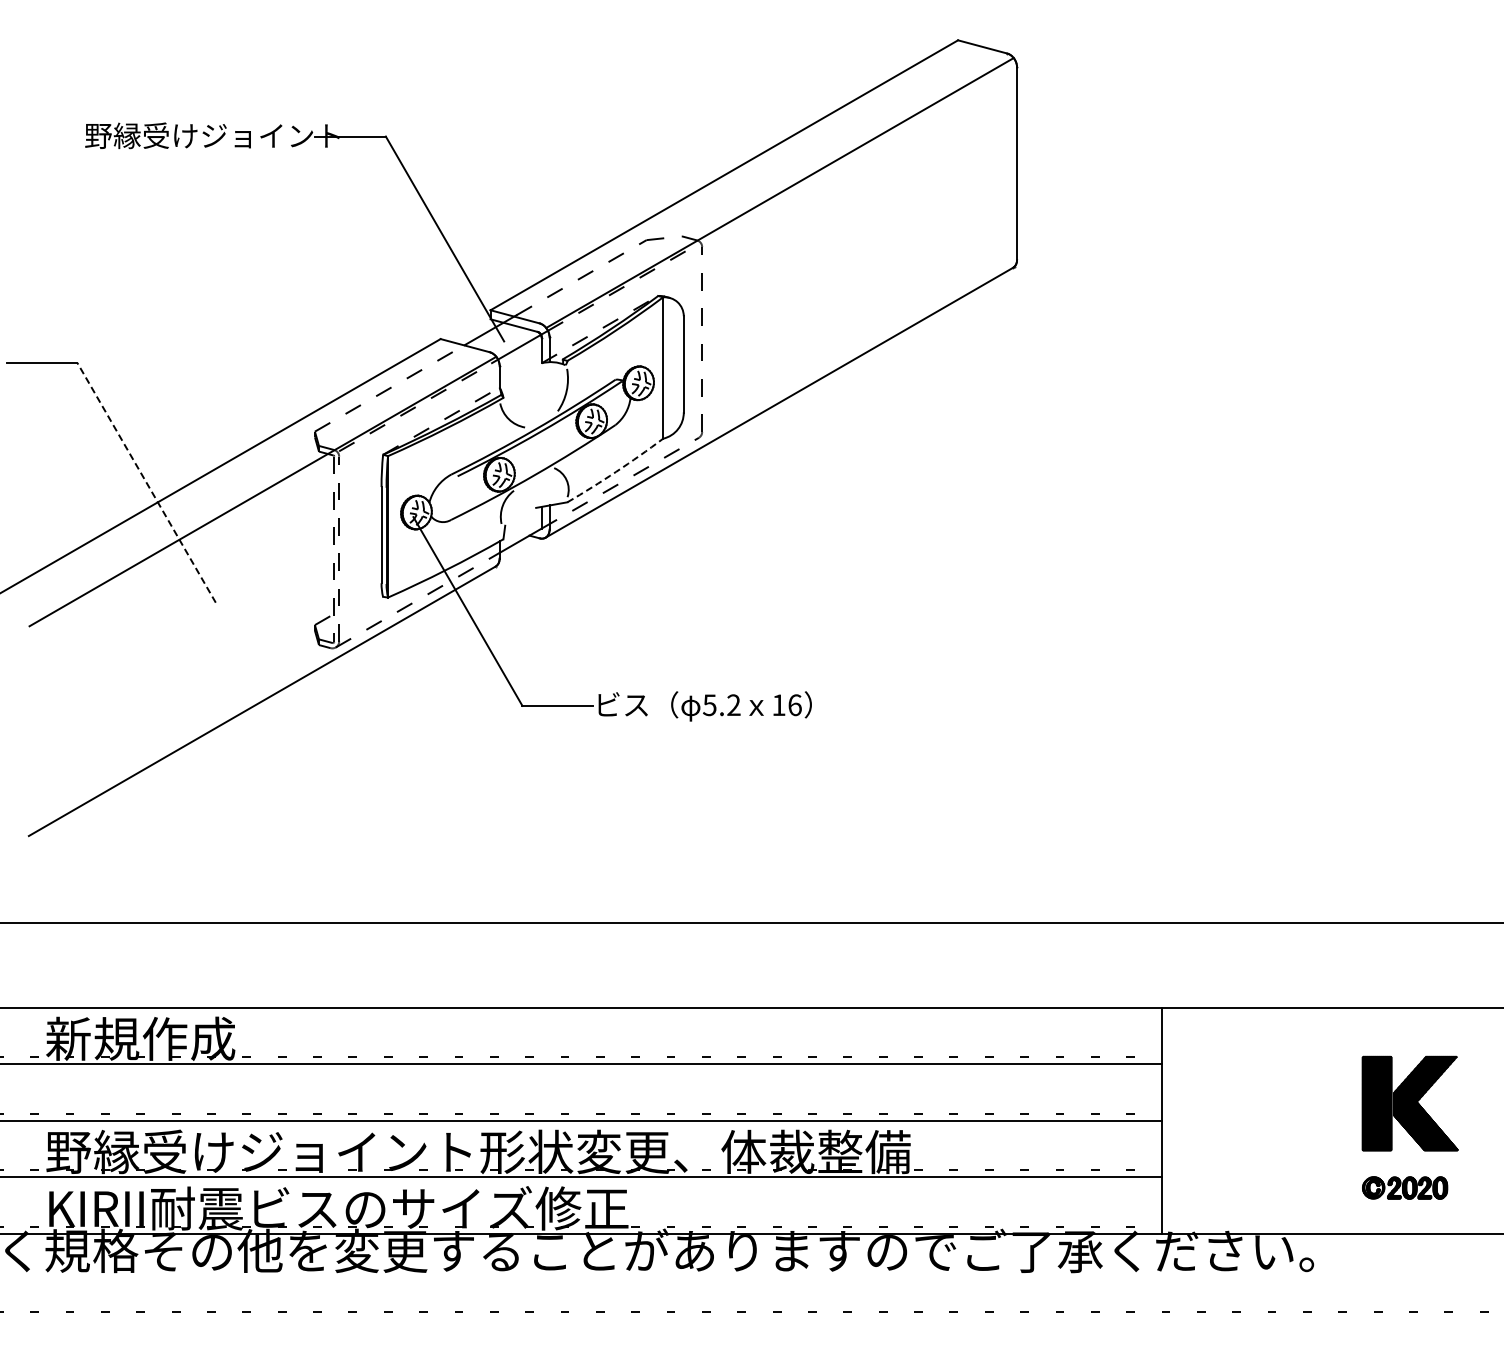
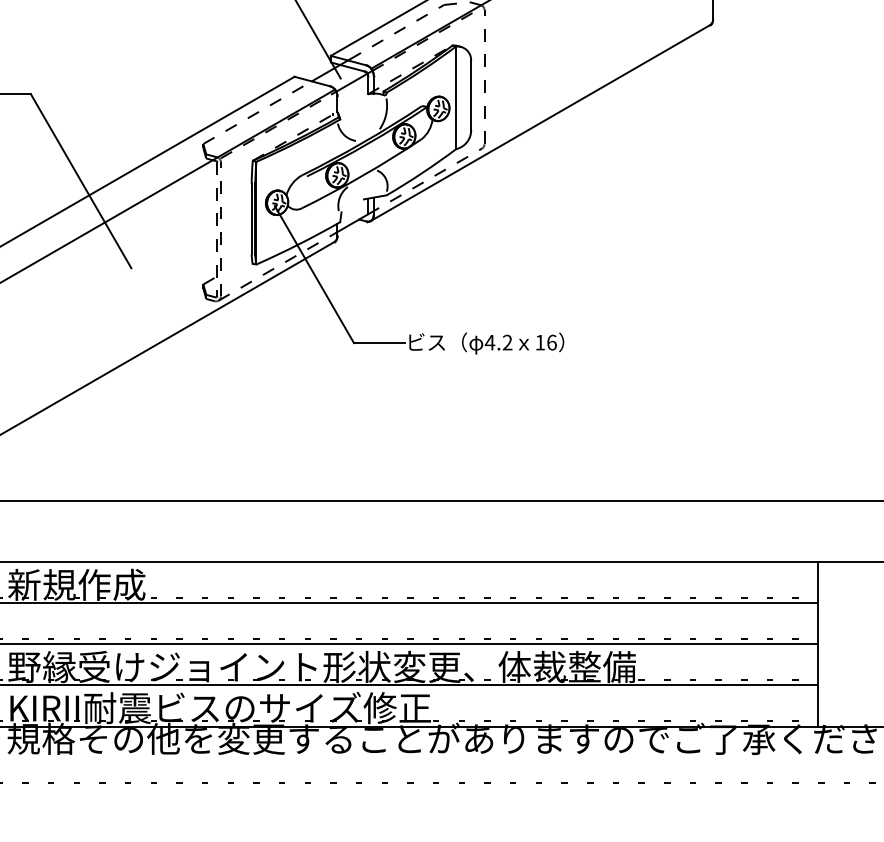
arc: (616, 471) -> (422, 172), dashed -> solid
line: (146, 482) -> (81, 180), dashed -> solid
text: (709, 705) -> (489, 342), 5.2 -> 4.2

